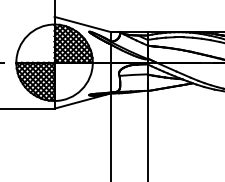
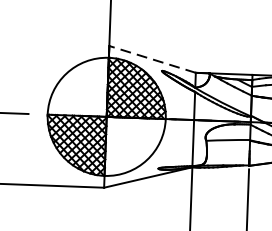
line: (82, 24) -> (152, 59), solid -> dashed

